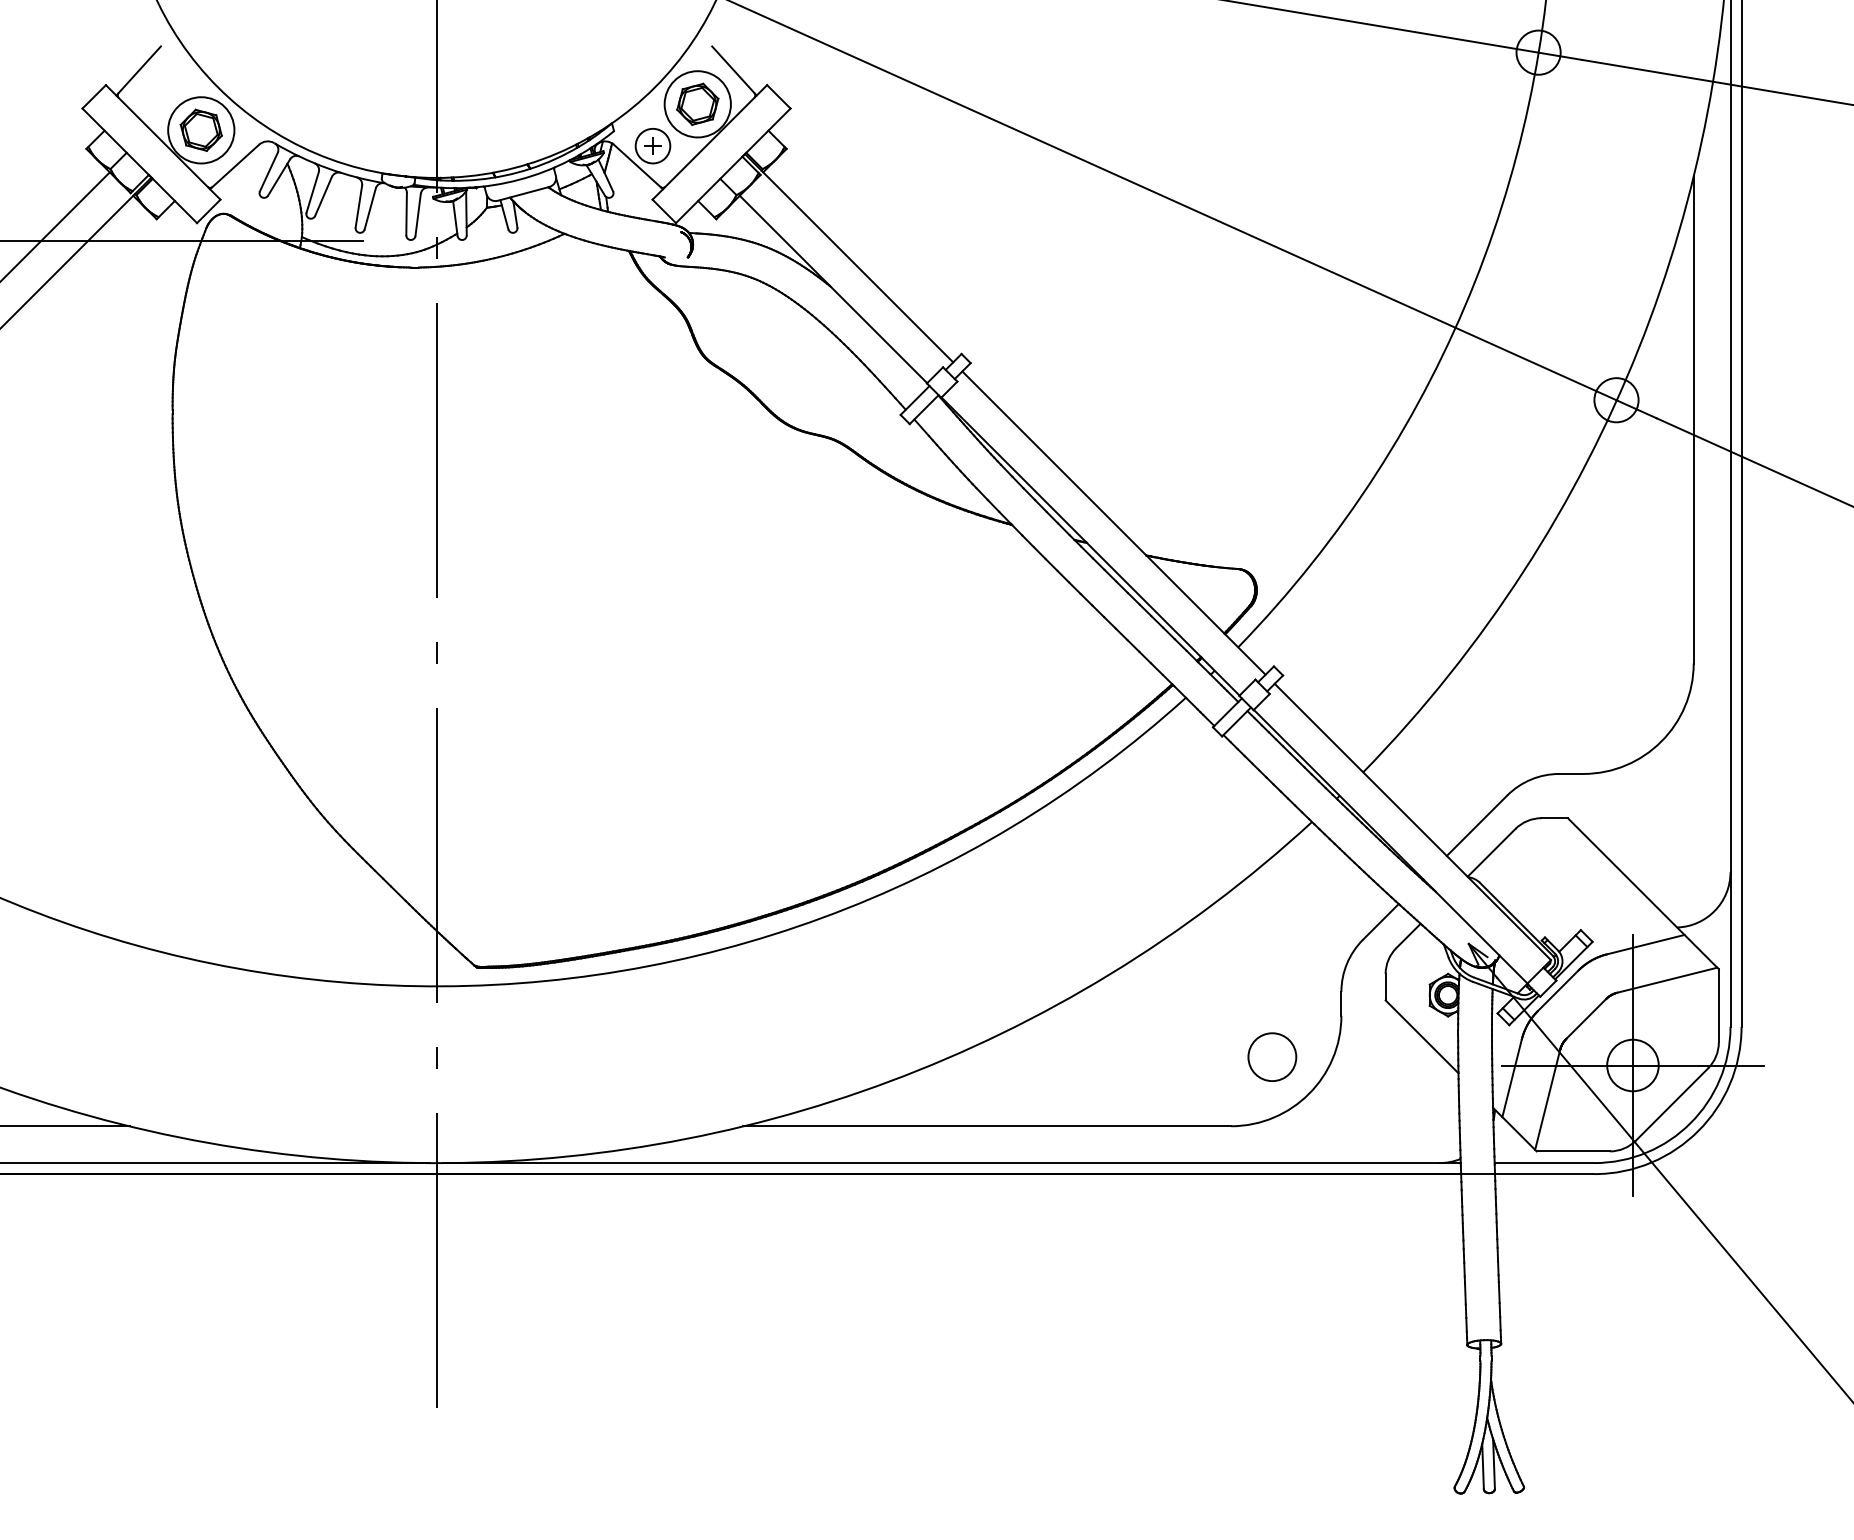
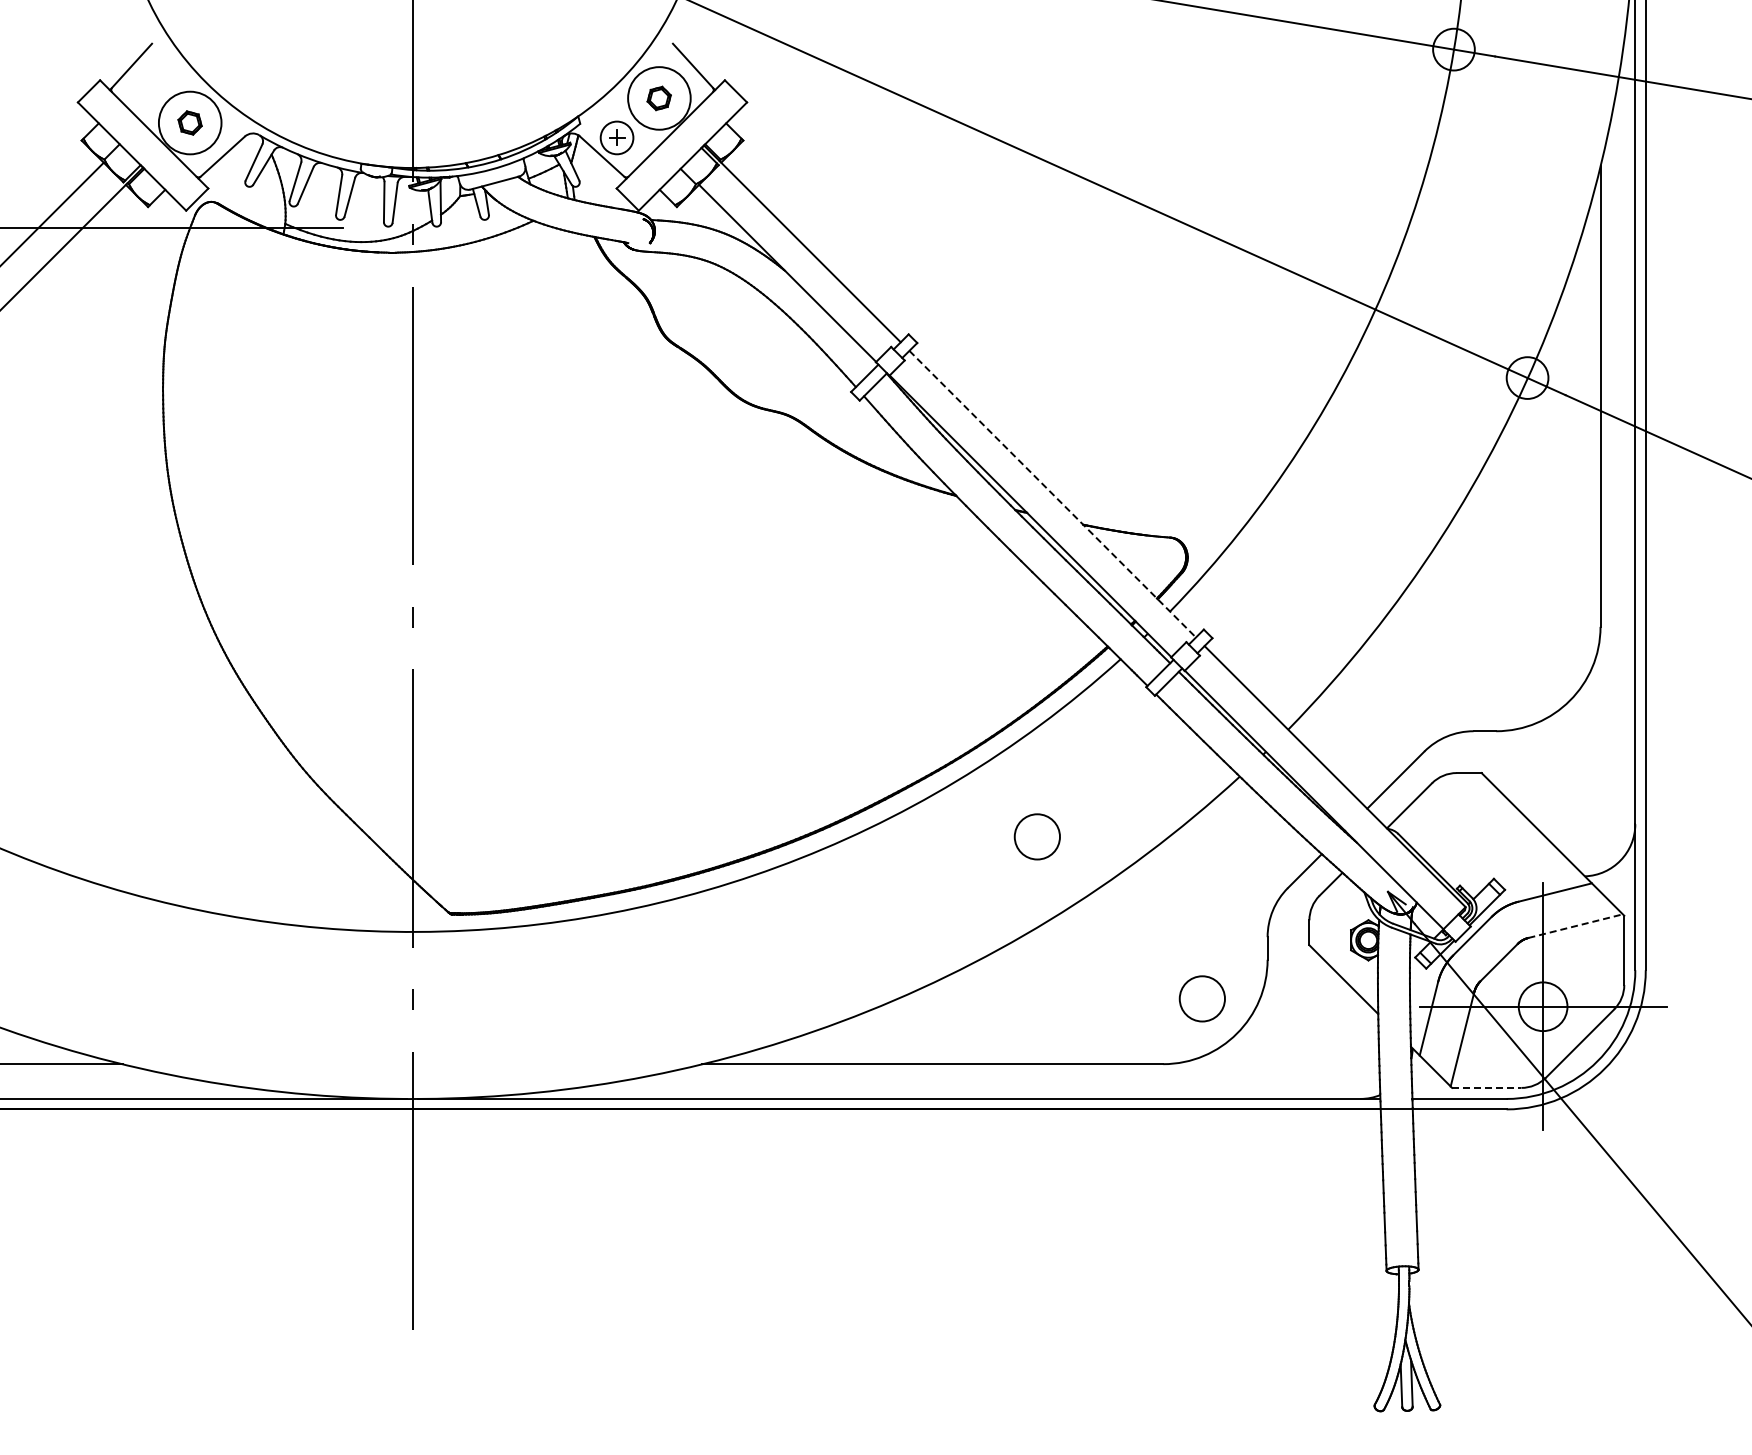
part: (696, 104) -> (658, 98), size x0.6
part: (200, 129) -> (189, 122), size x0.6
line: (1113, 523) -> (1052, 494), solid -> dashed
circle: (1096, 885) -> (1036, 836), added
line: (1667, 980) -> (1575, 926), solid -> dashed
line: (1573, 1150) -> (1486, 1087), solid -> dashed

